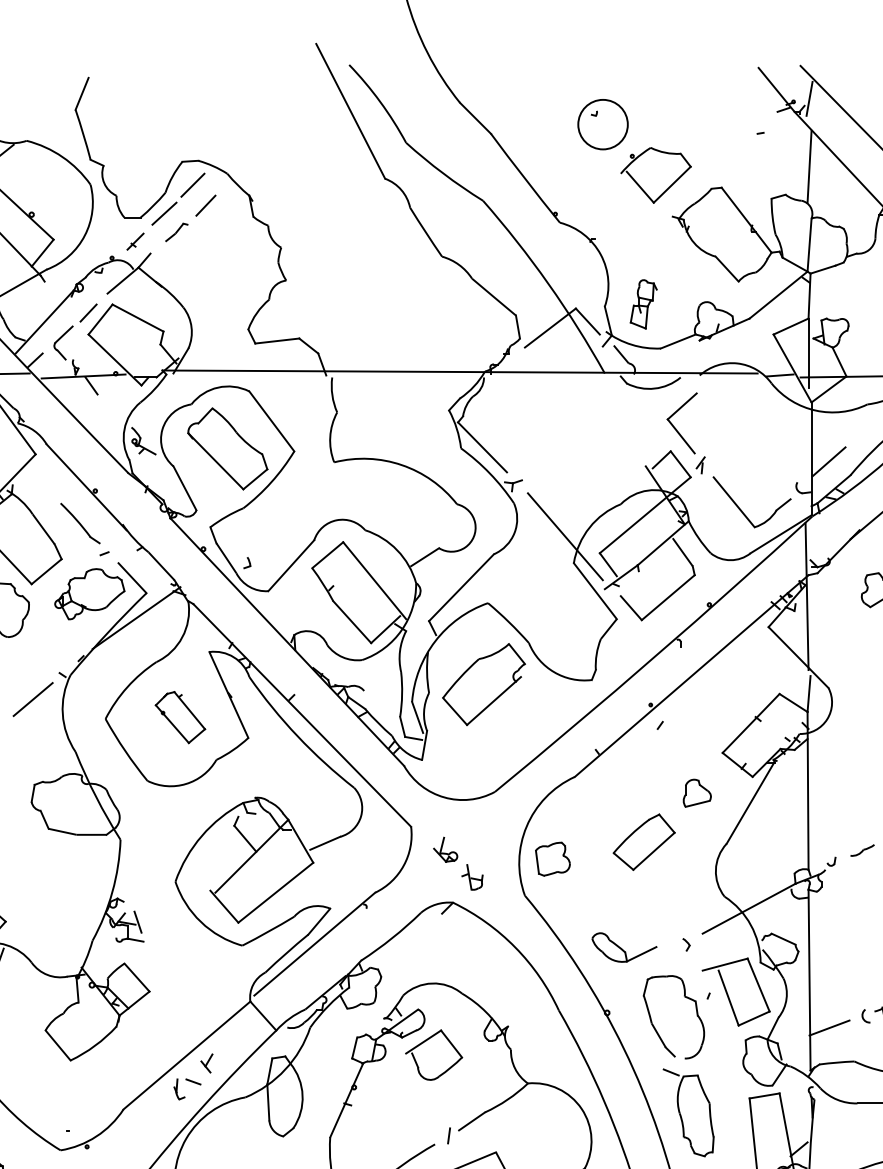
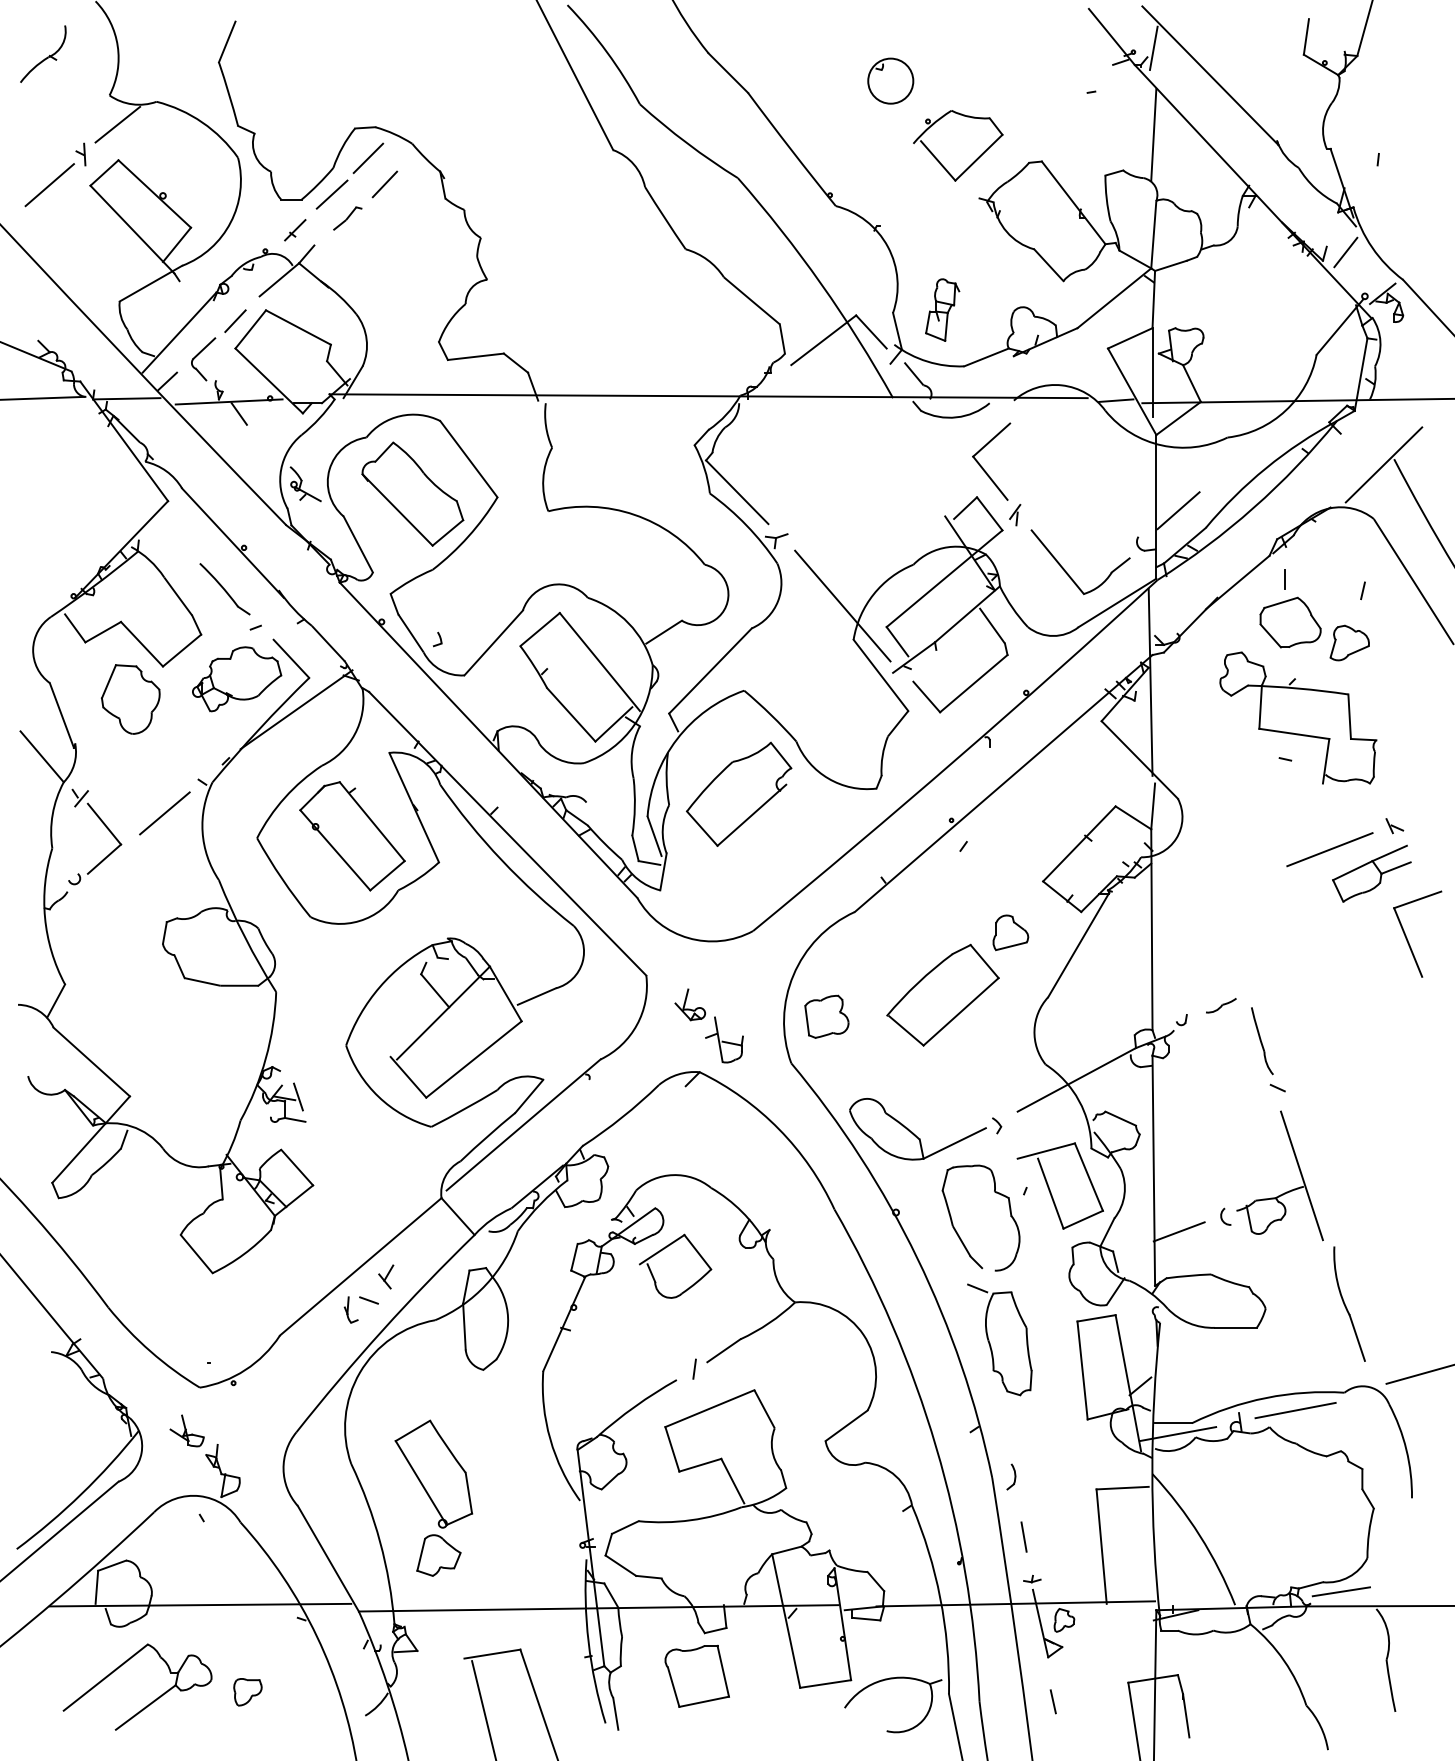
circle: (602, 124) -> (890, 80), size x0.71
part: (180, 717) -> (352, 836), size x1.67
part: (643, 841) -> (942, 994), size x1.43
part: (472, 877) -> (724, 1039), size x1.43
part: (624, 947) -> (917, 1129), size x1.67

